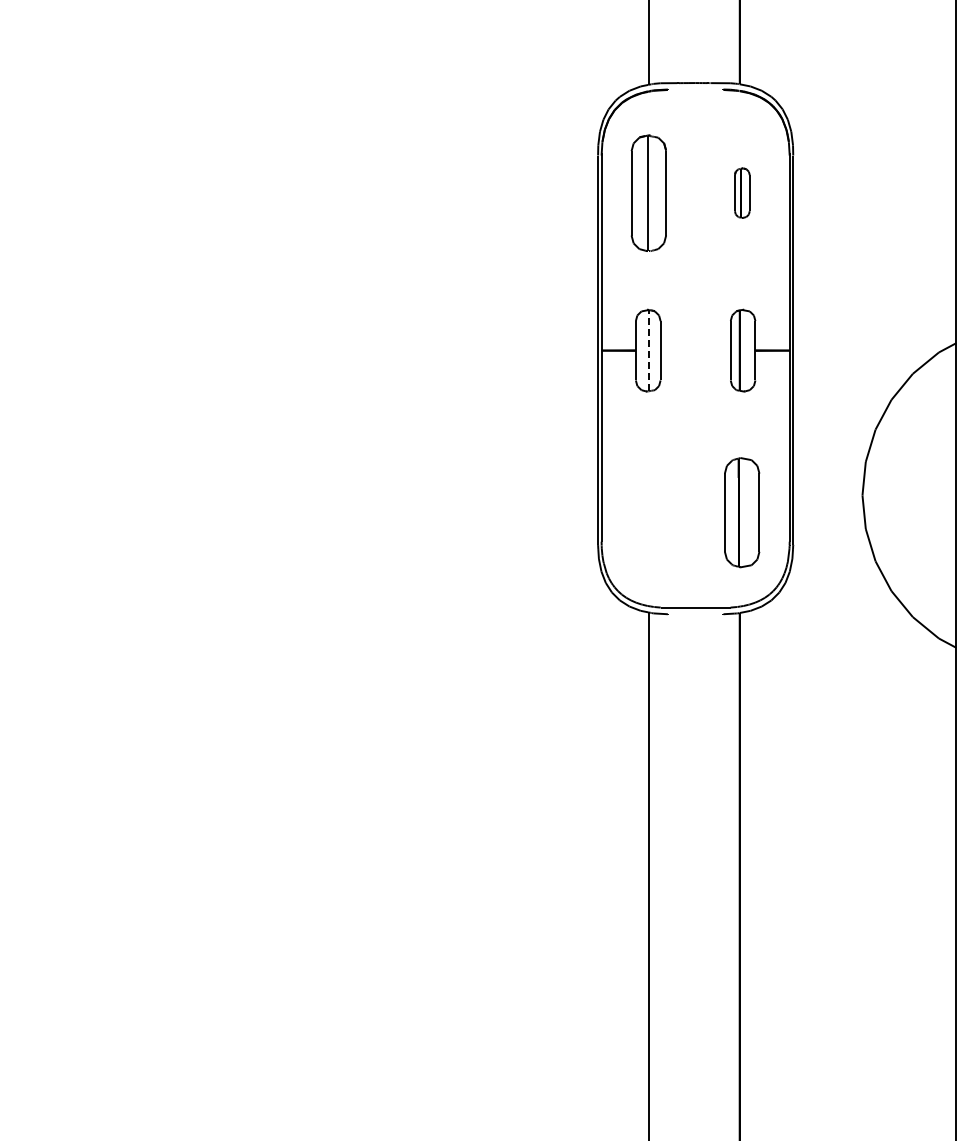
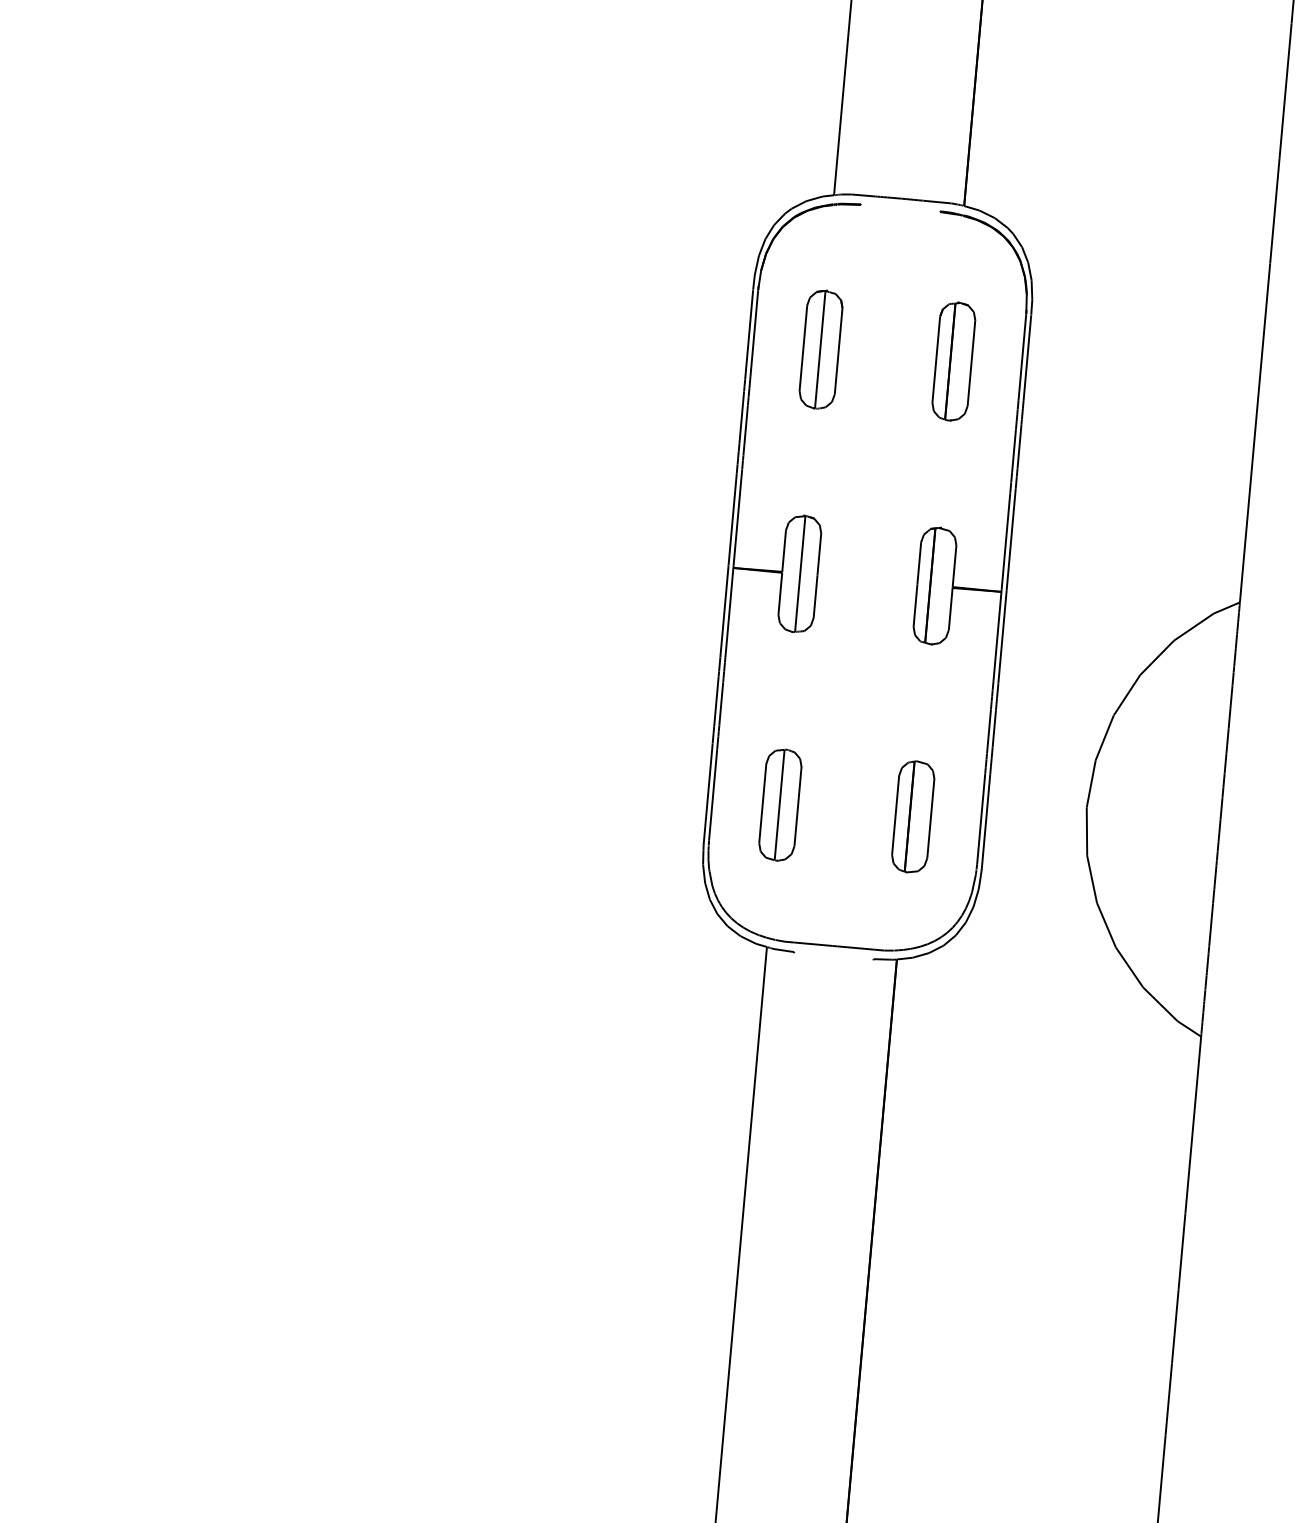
part: (649, 192) -> (821, 348), size x0.71
part: (742, 192) -> (954, 360), size x1.67
line: (648, 350) -> (800, 573), dashed -> solid
part: (649, 512) -> (781, 804), added
part: (742, 512) -> (913, 816), size x0.71

